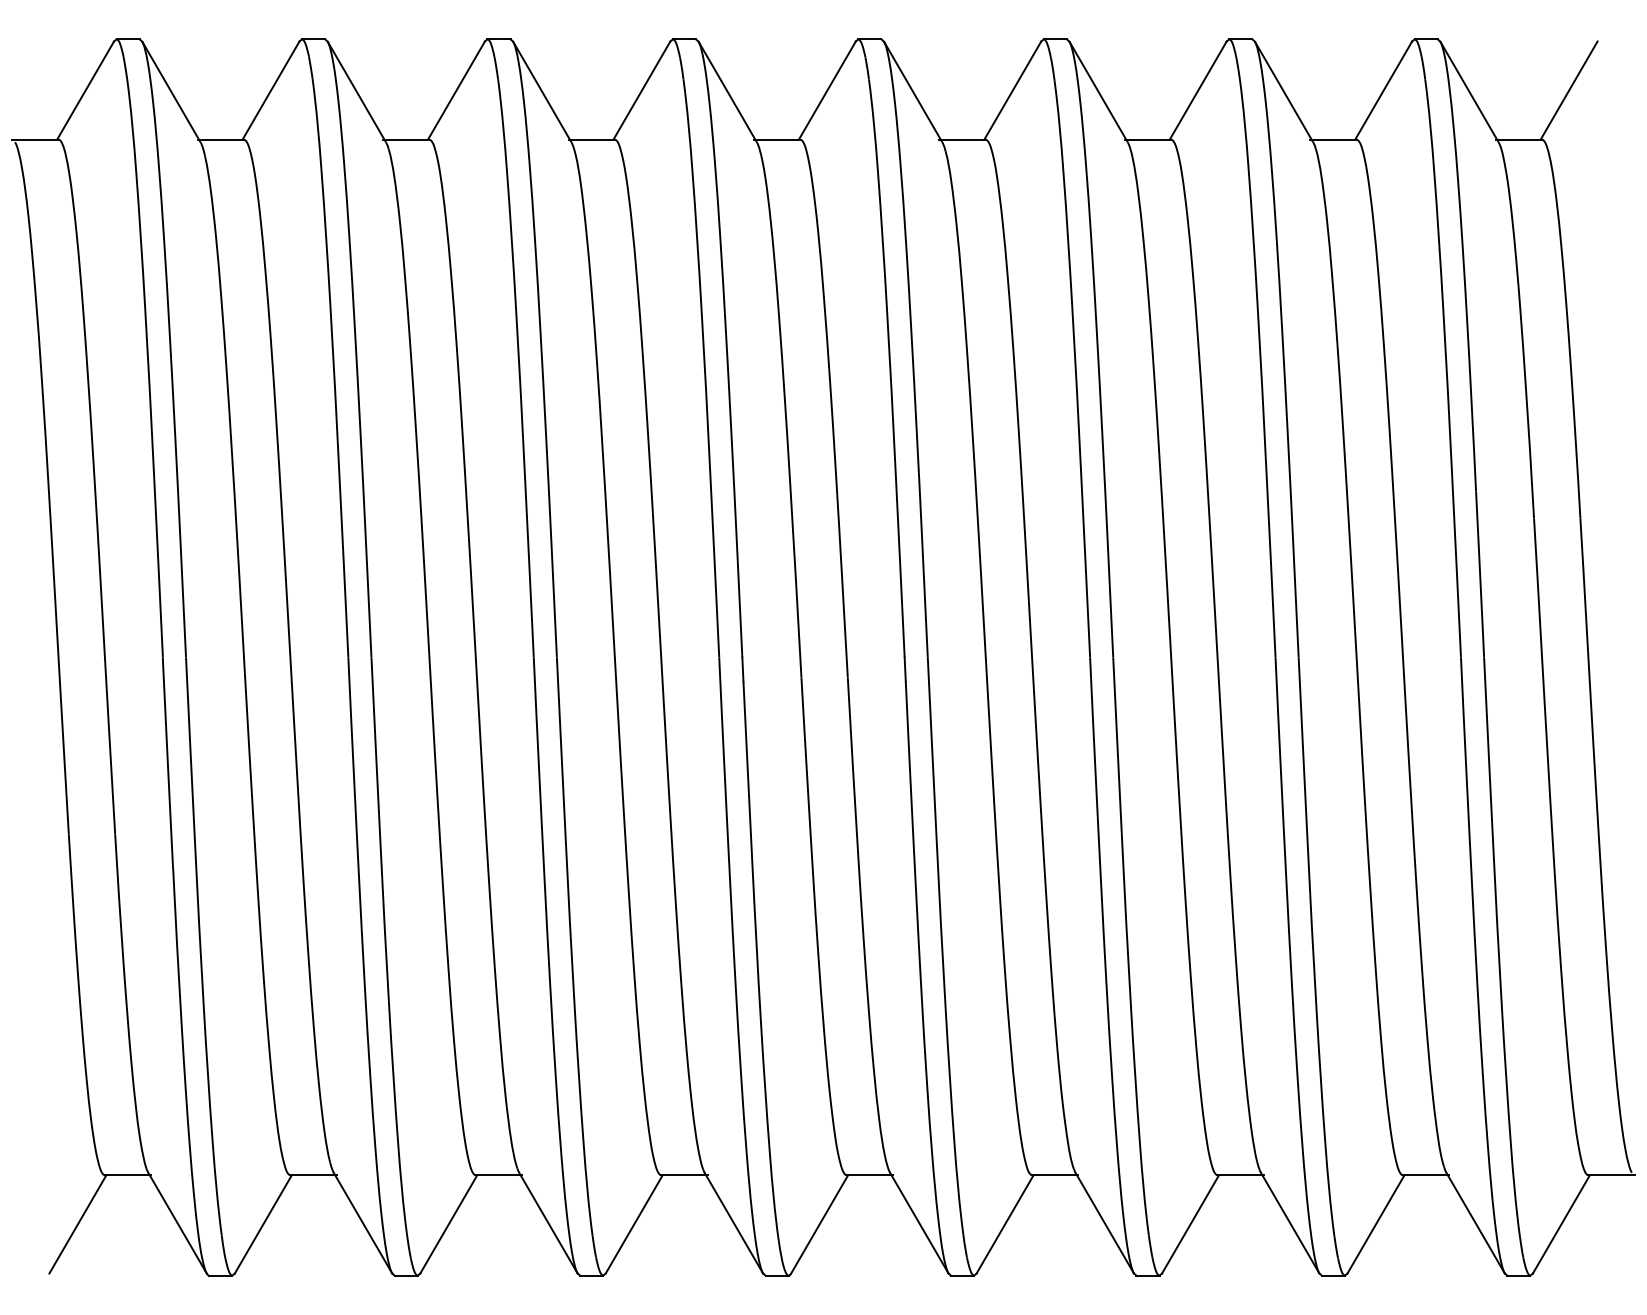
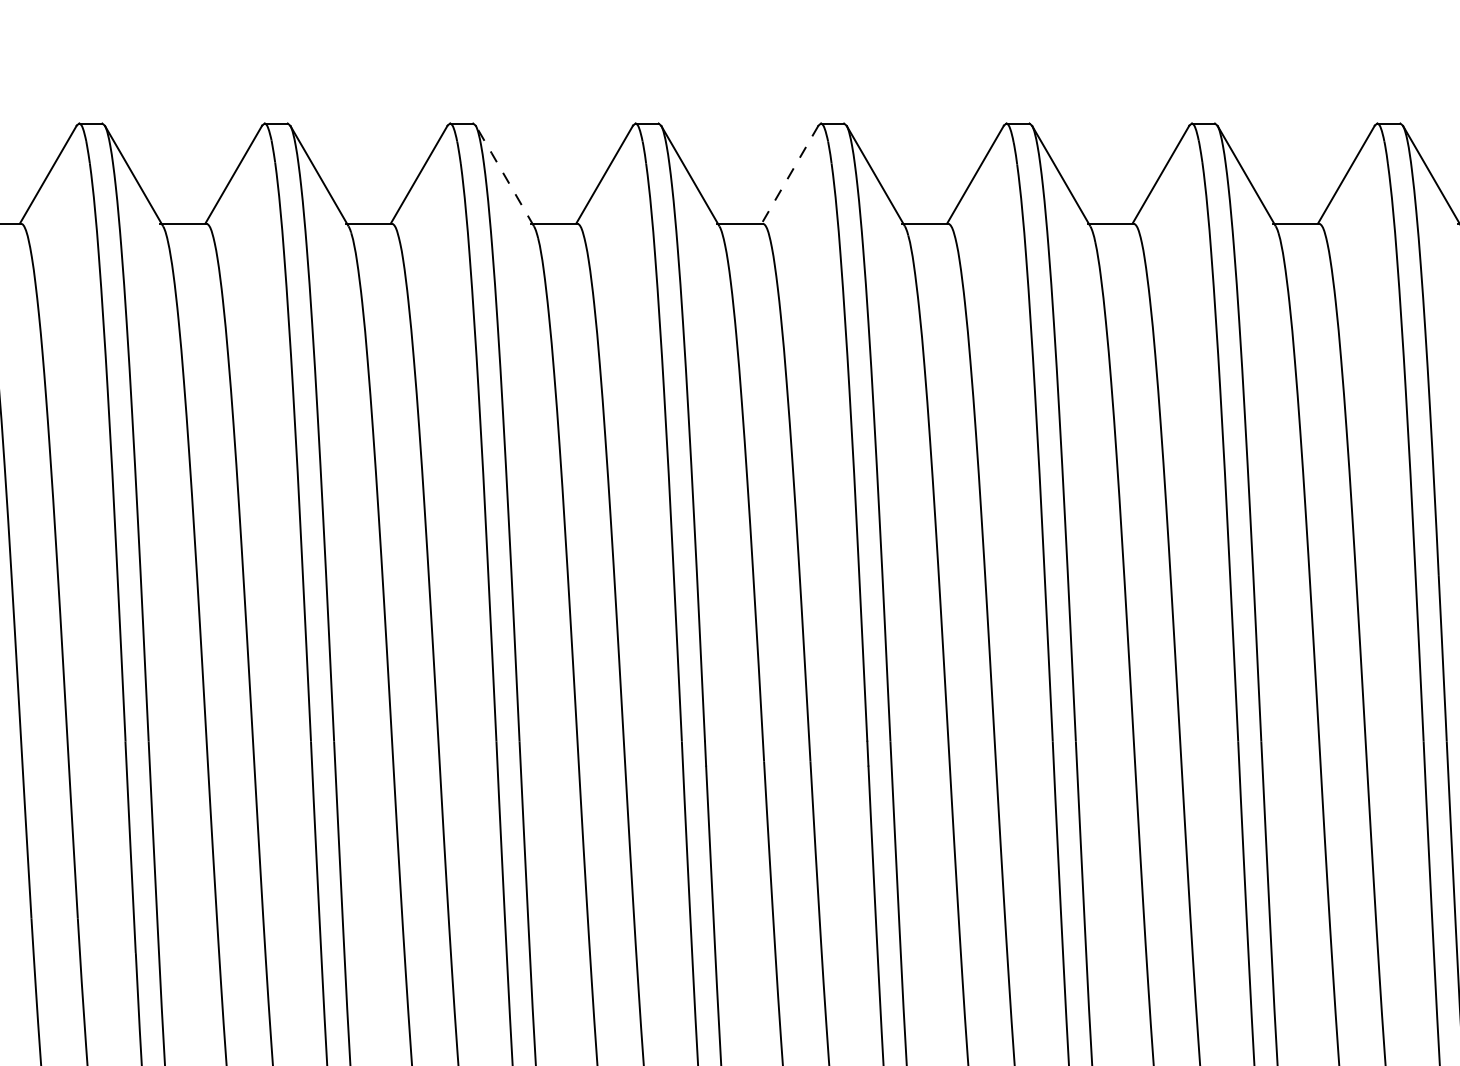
line: (827, 90) -> (790, 174), solid -> dashed
line: (541, 91) -> (504, 175), solid -> dashed

